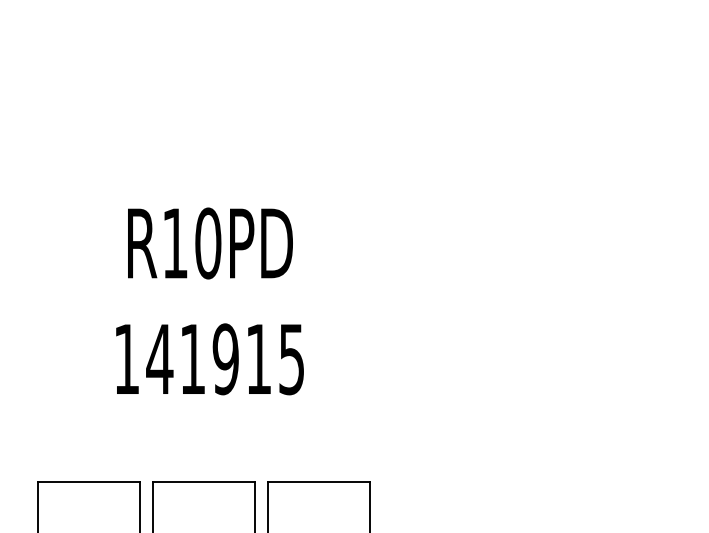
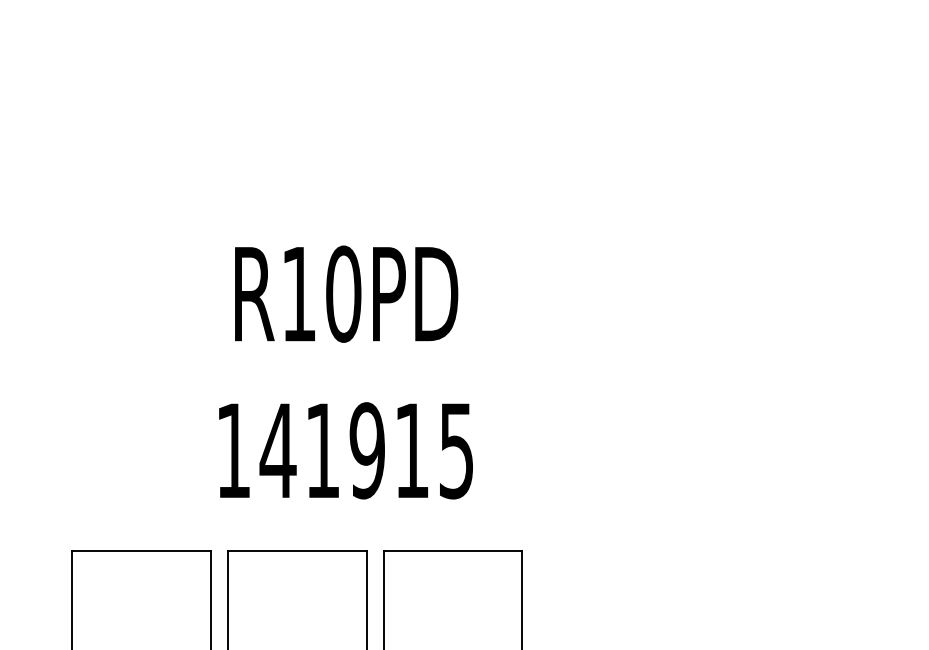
text: (209, 301) -> (345, 372), moved

